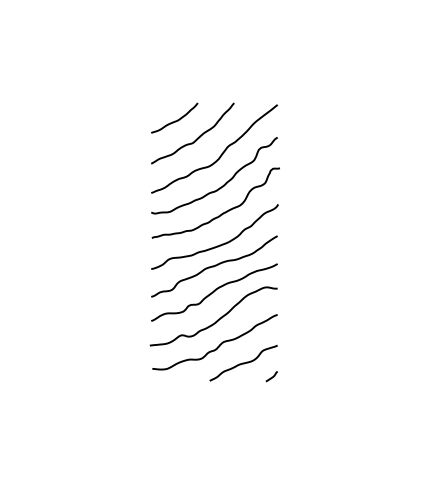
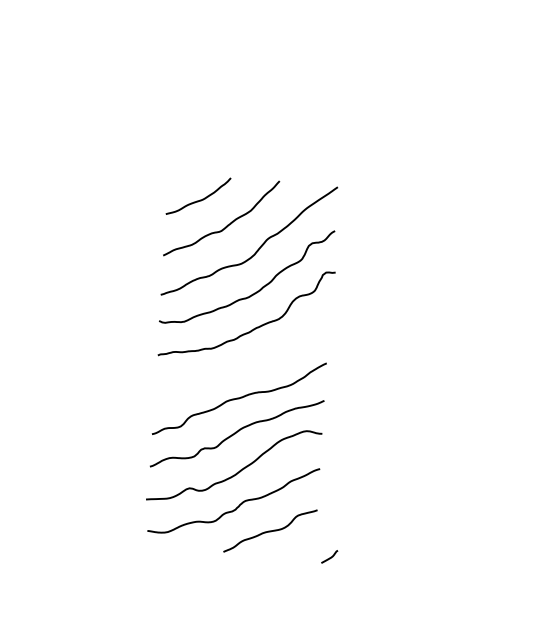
curve: (219, 244) -> (248, 369), removed
curve: (272, 376) -> (330, 556), moved

